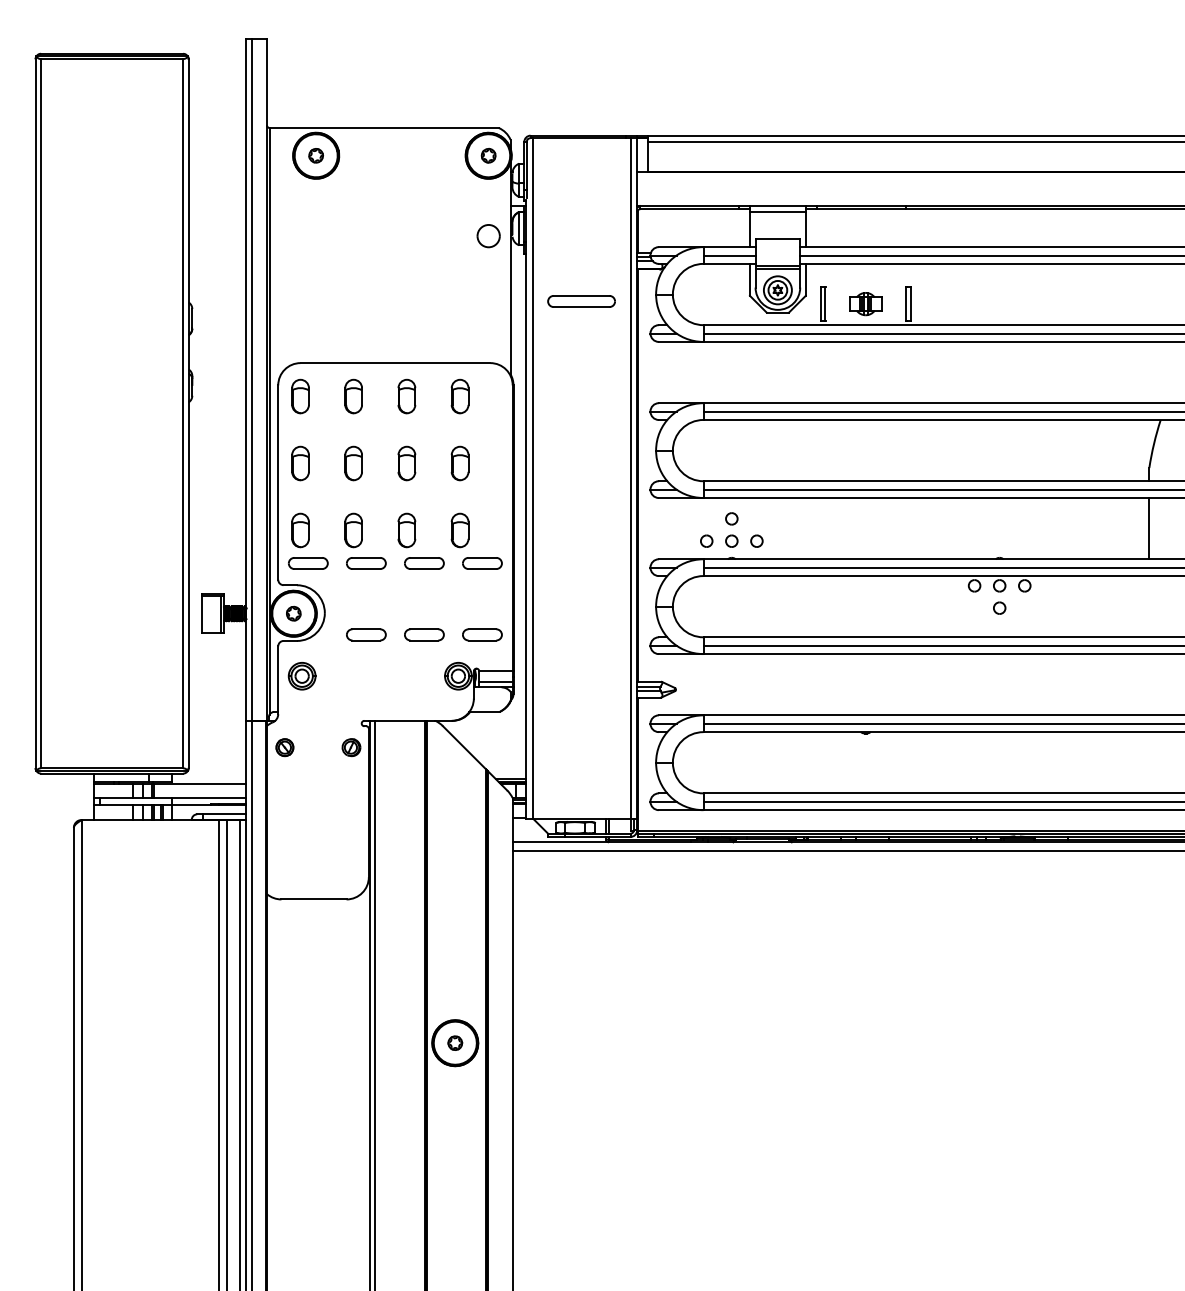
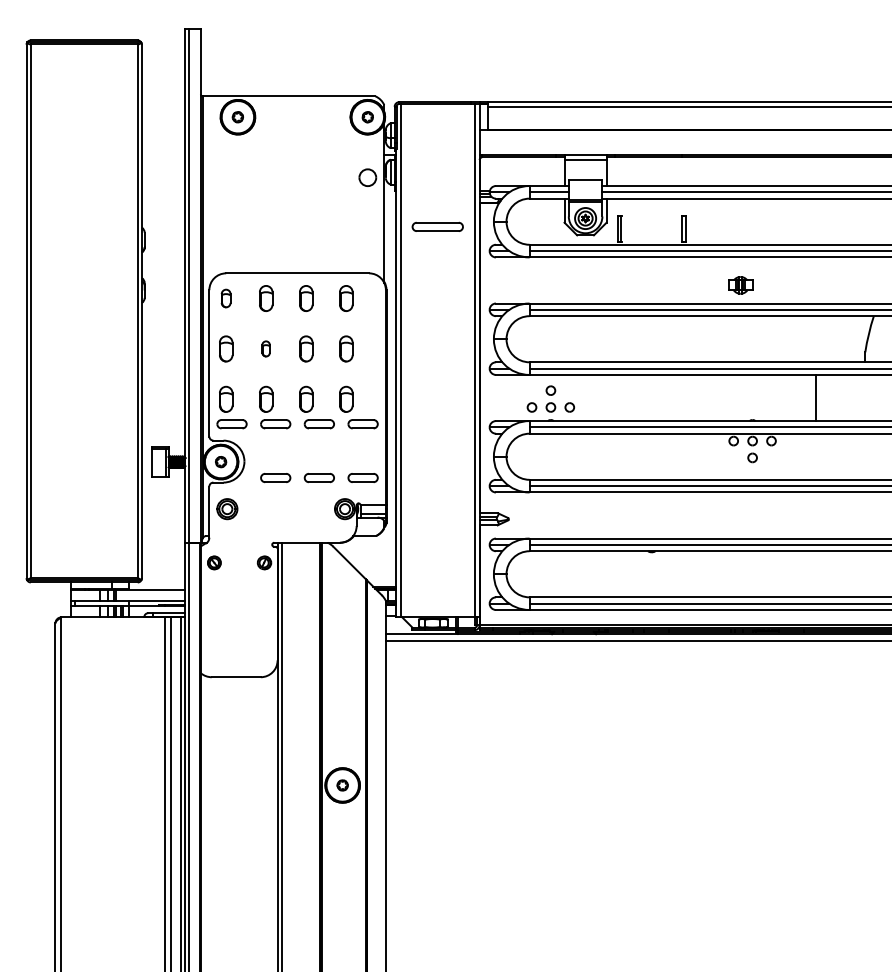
part: (865, 304) -> (740, 285), moved
part: (300, 396) -> (226, 298), size x0.7
part: (353, 463) -> (266, 348), size x0.6
line: (1149, 528) -> (815, 397), moved

